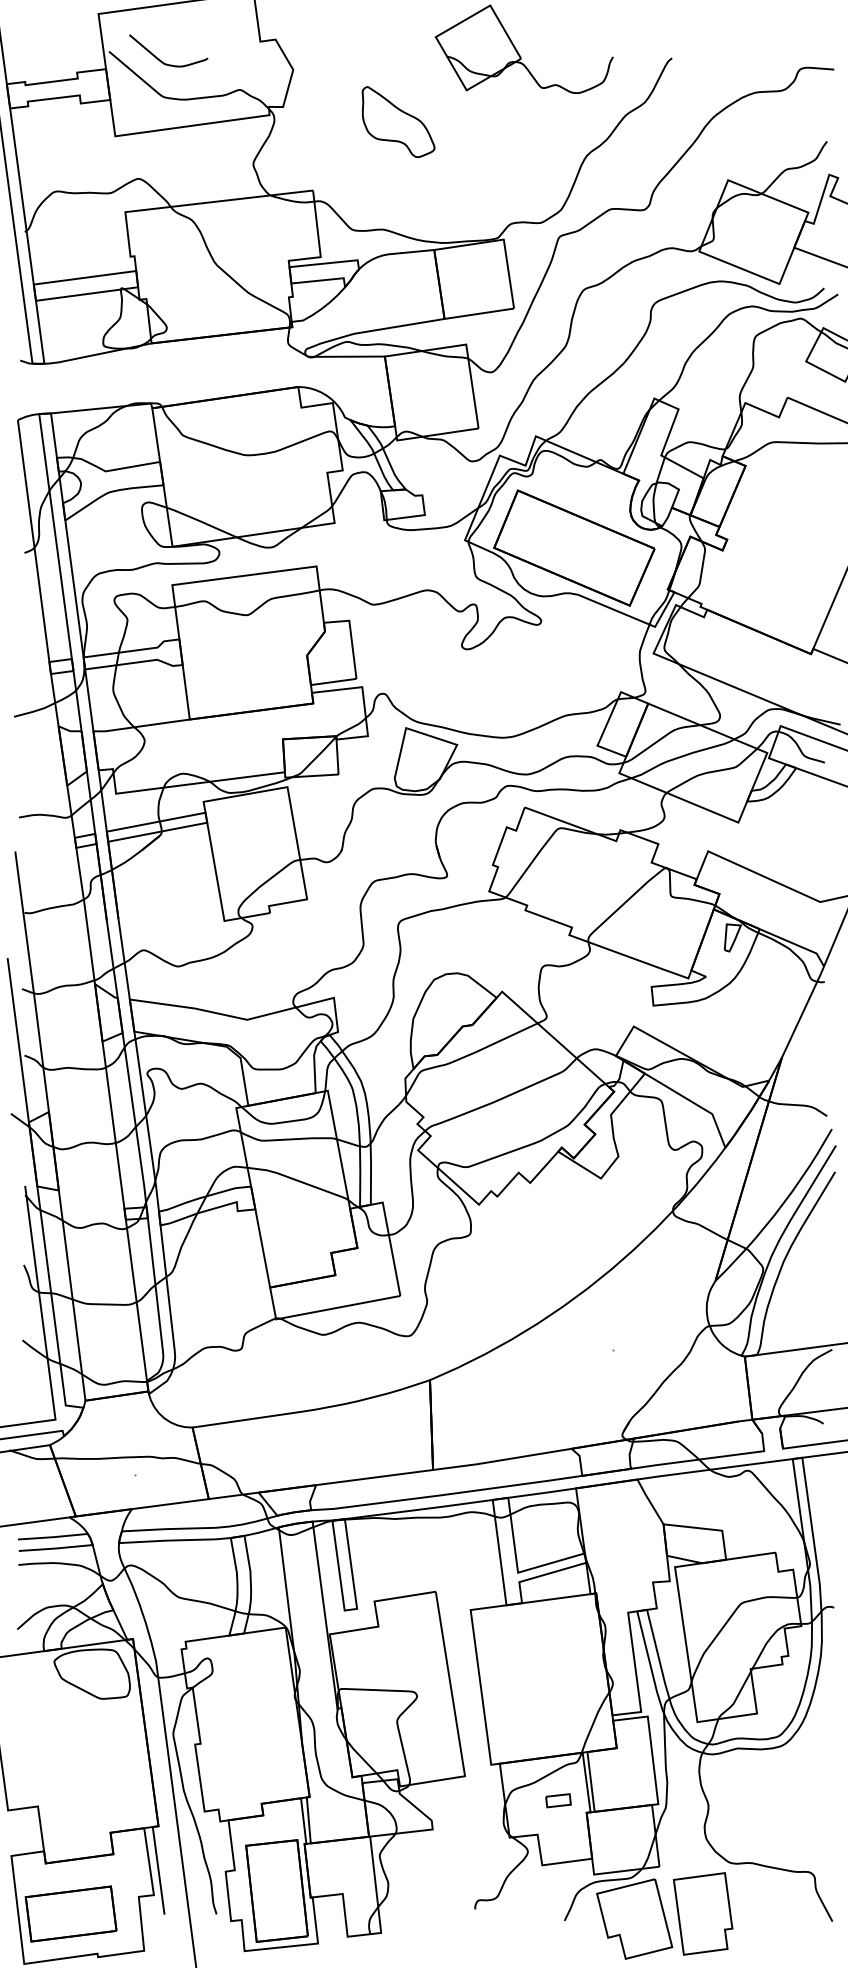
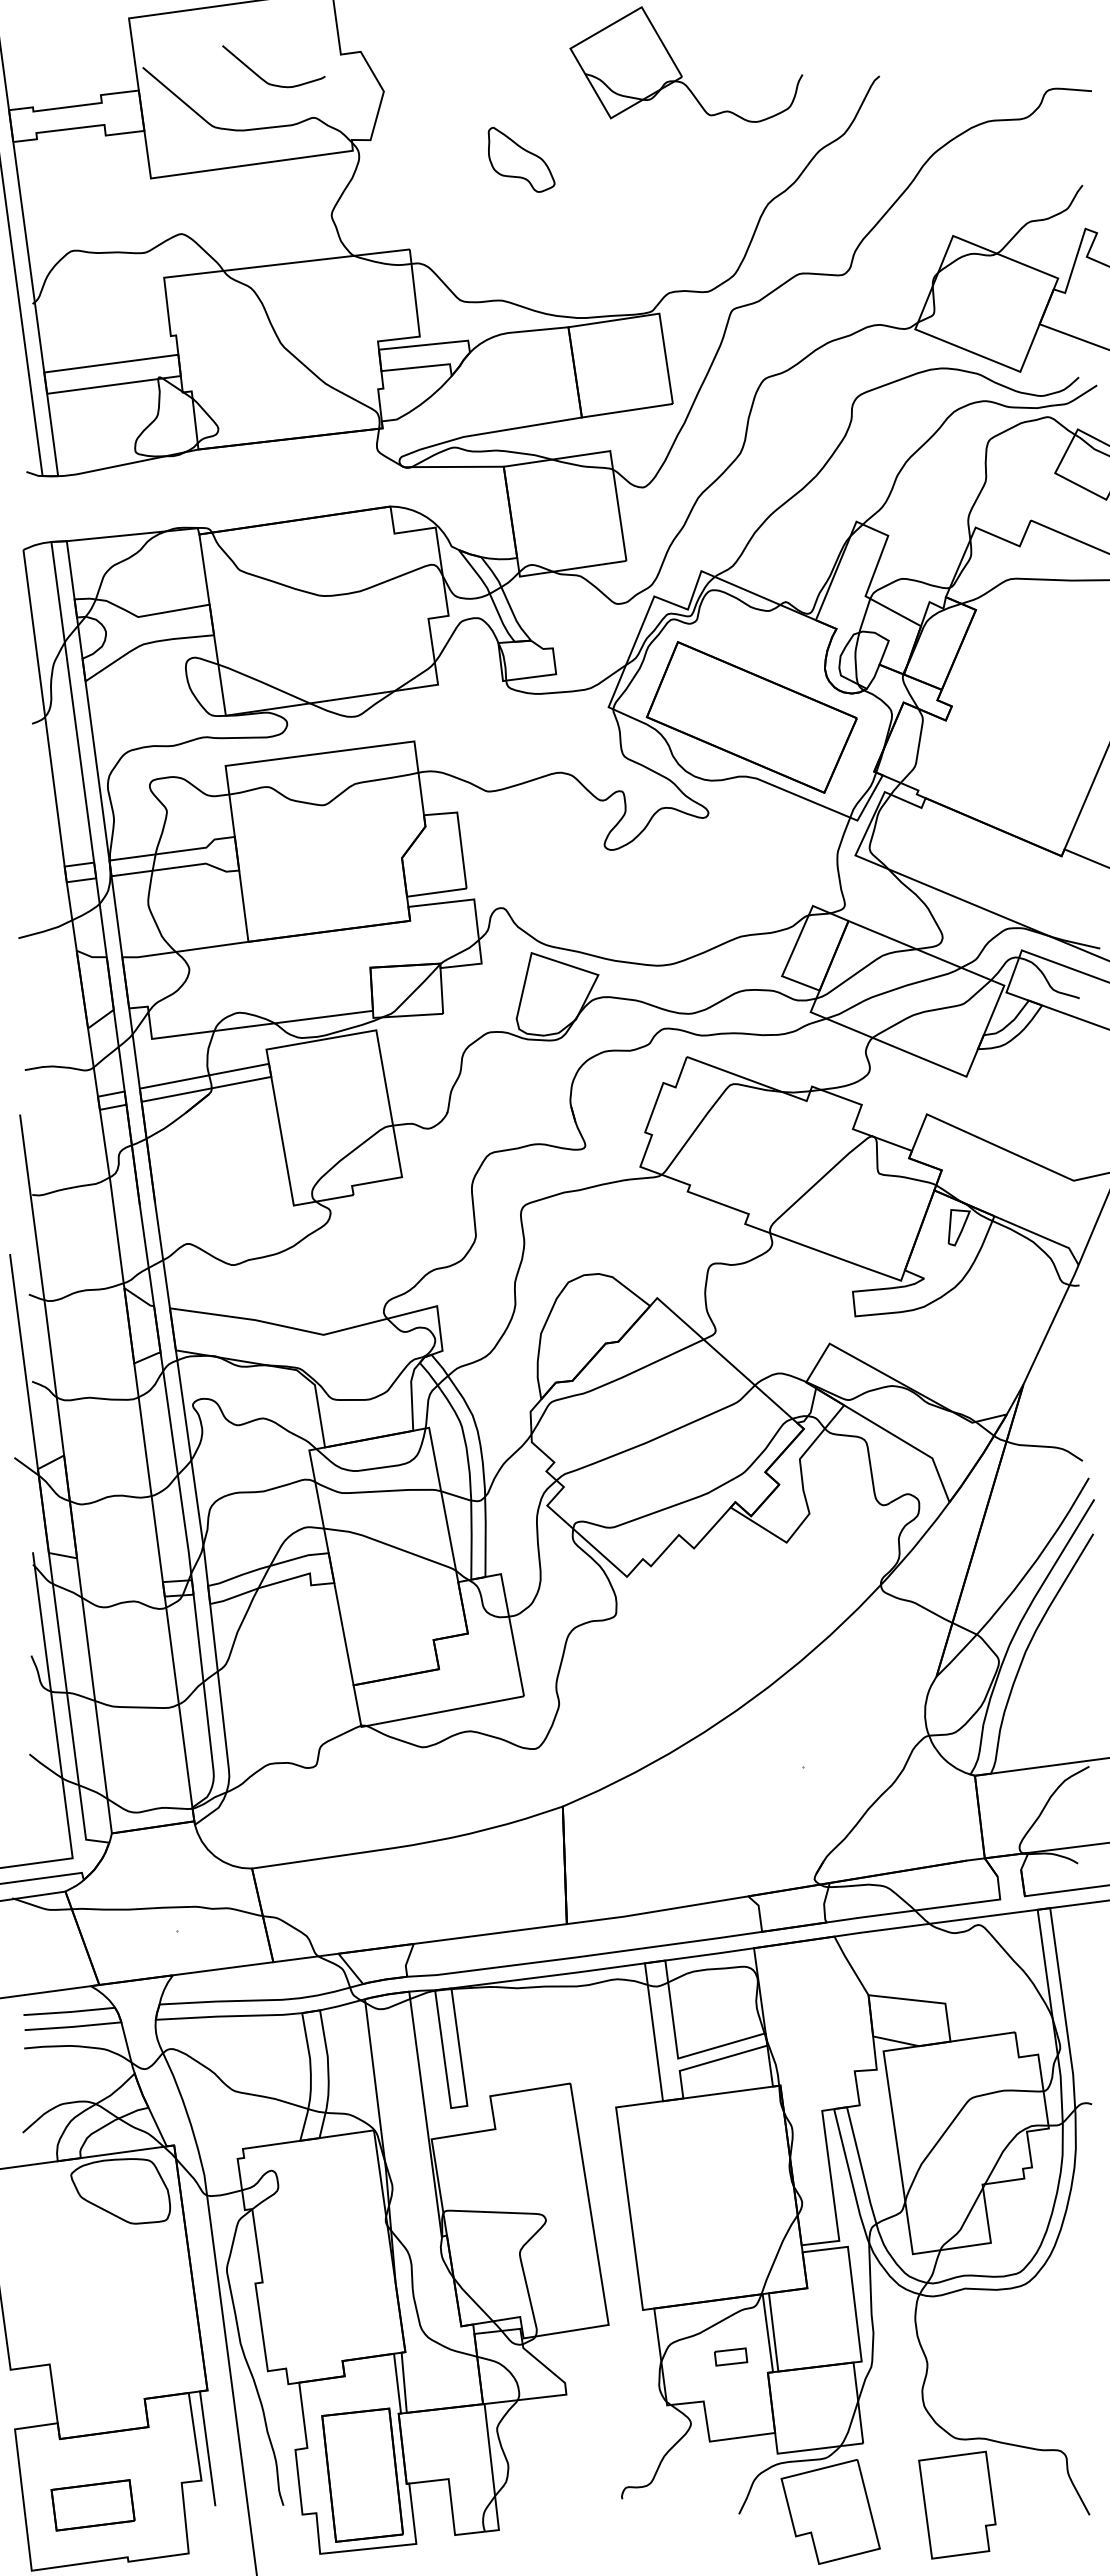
curve: (161, 60) -> (264, 79), moved
part: (398, 121) -> (521, 159), size x0.7
part: (703, 1913) -> (957, 2504), moved
part: (70, 1914) -> (92, 2505), size x0.7

